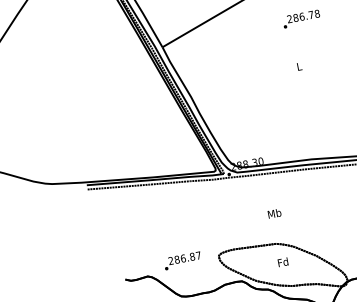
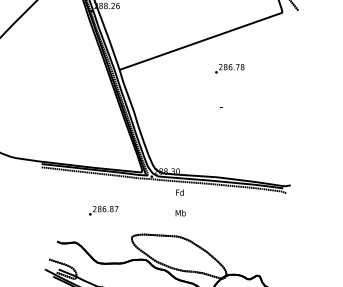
text: (182, 260) -> (103, 210), moved
text: (282, 262) -> (179, 192), moved

